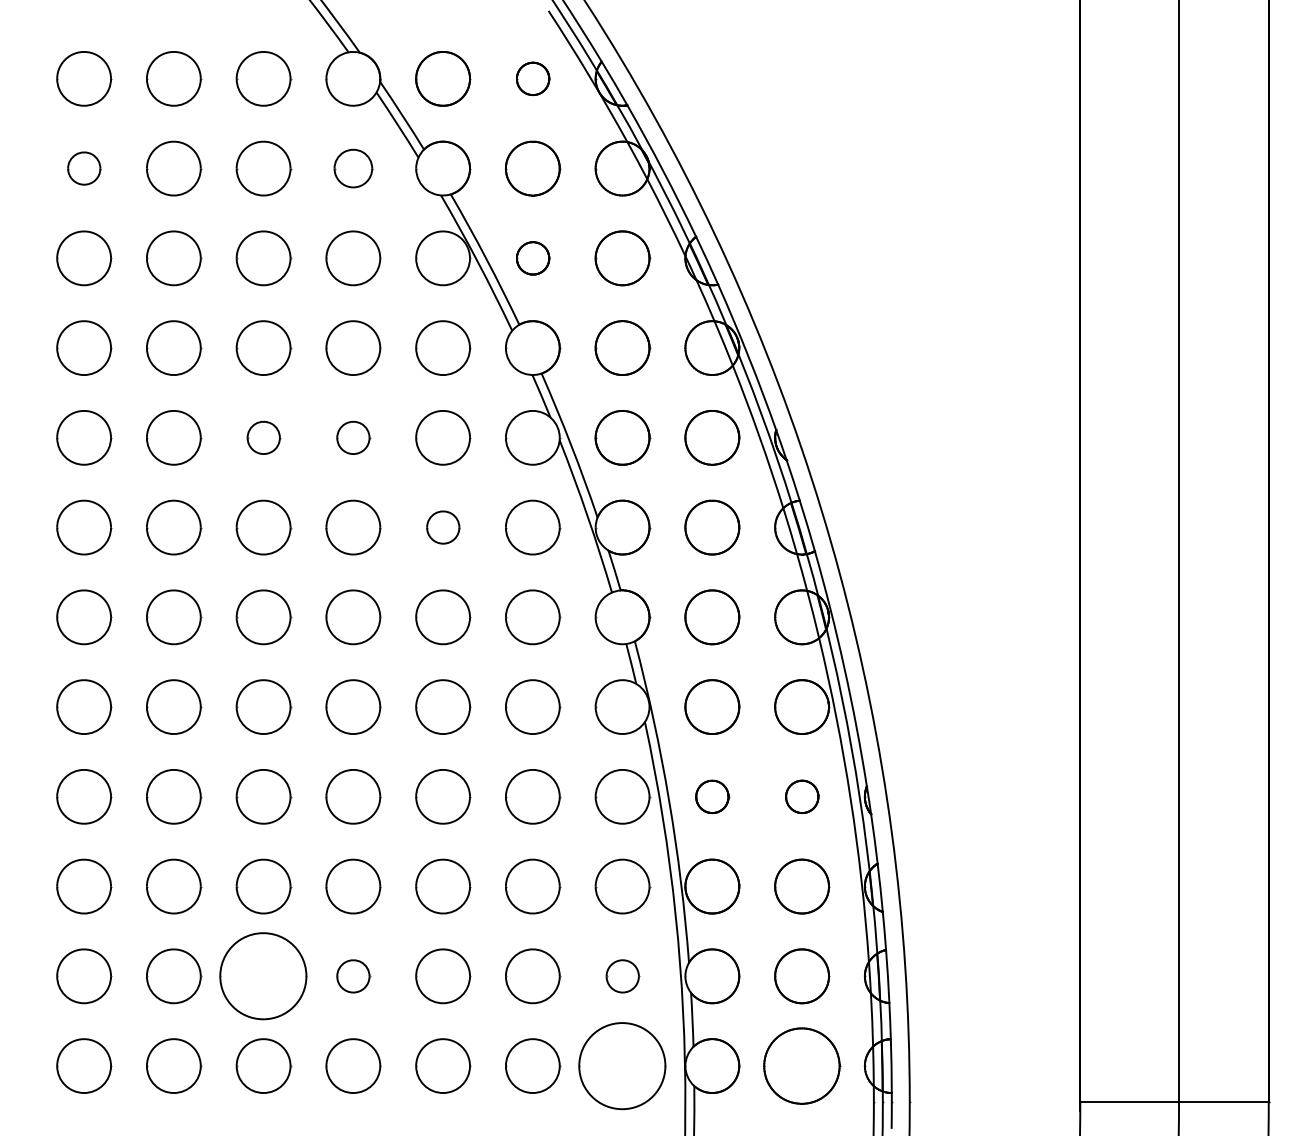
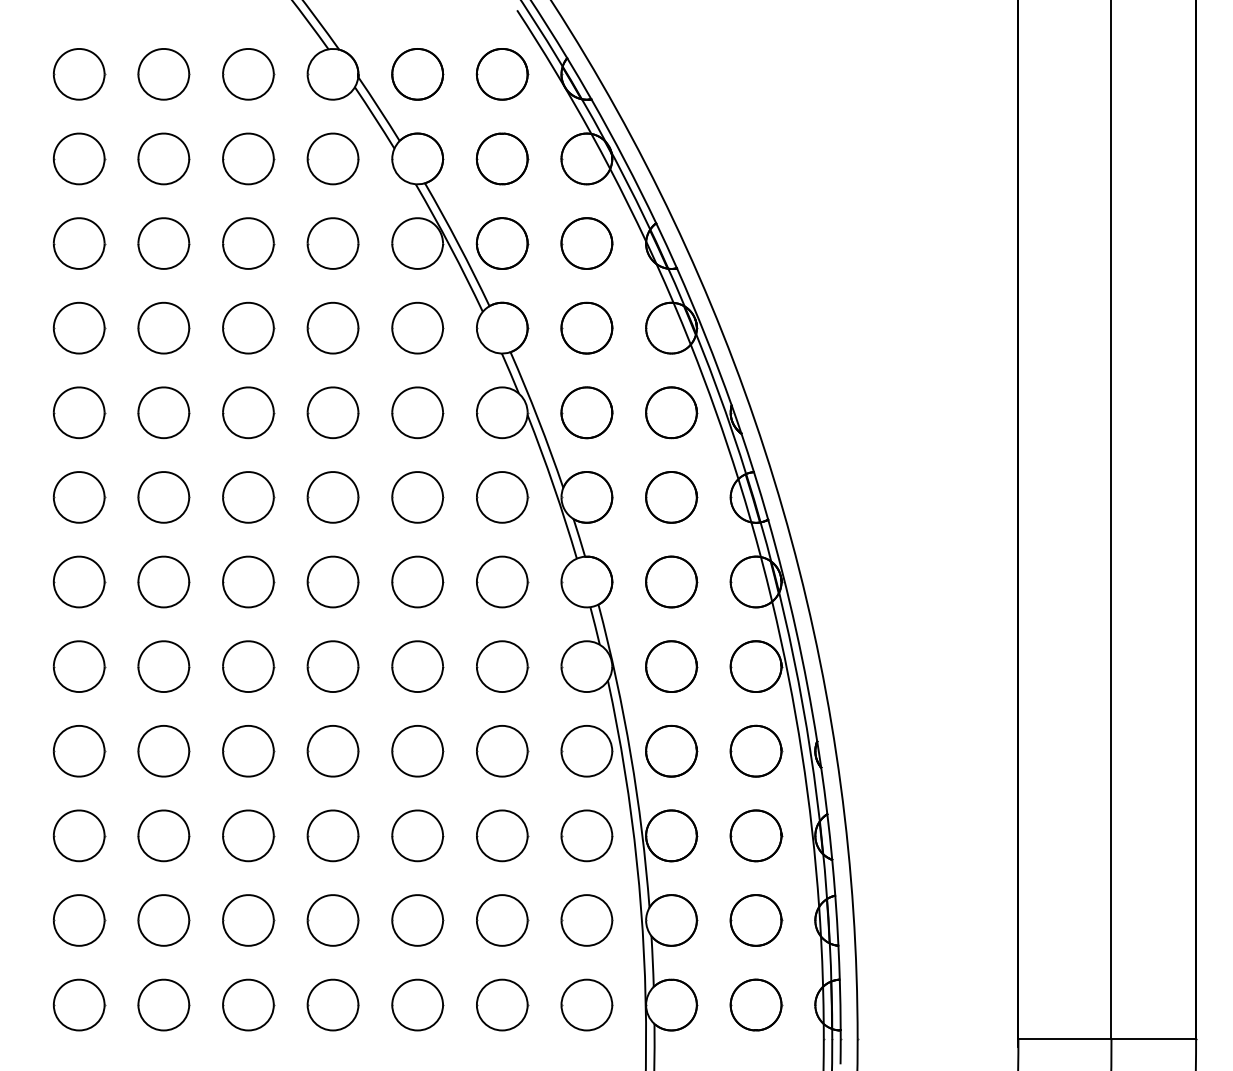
part: (533, 78) -> (502, 73), size x1.67
part: (84, 168) -> (79, 158), size x1.67
part: (353, 168) -> (333, 158), size x1.43
part: (533, 258) -> (502, 243), size x1.67
part: (263, 437) -> (248, 412), size x1.67
part: (353, 437) -> (333, 412), size x1.67
part: (443, 527) -> (418, 497), size x1.67
part: (712, 796) -> (671, 750), size x1.67
part: (802, 796) -> (756, 750), size x1.67
part: (263, 976) -> (248, 920), size x0.62
part: (353, 976) -> (333, 920), size x1.67
part: (622, 976) -> (586, 920), size x1.67
part: (622, 1065) -> (586, 1004), size x0.62
part: (802, 1065) -> (756, 1004), size x0.71

